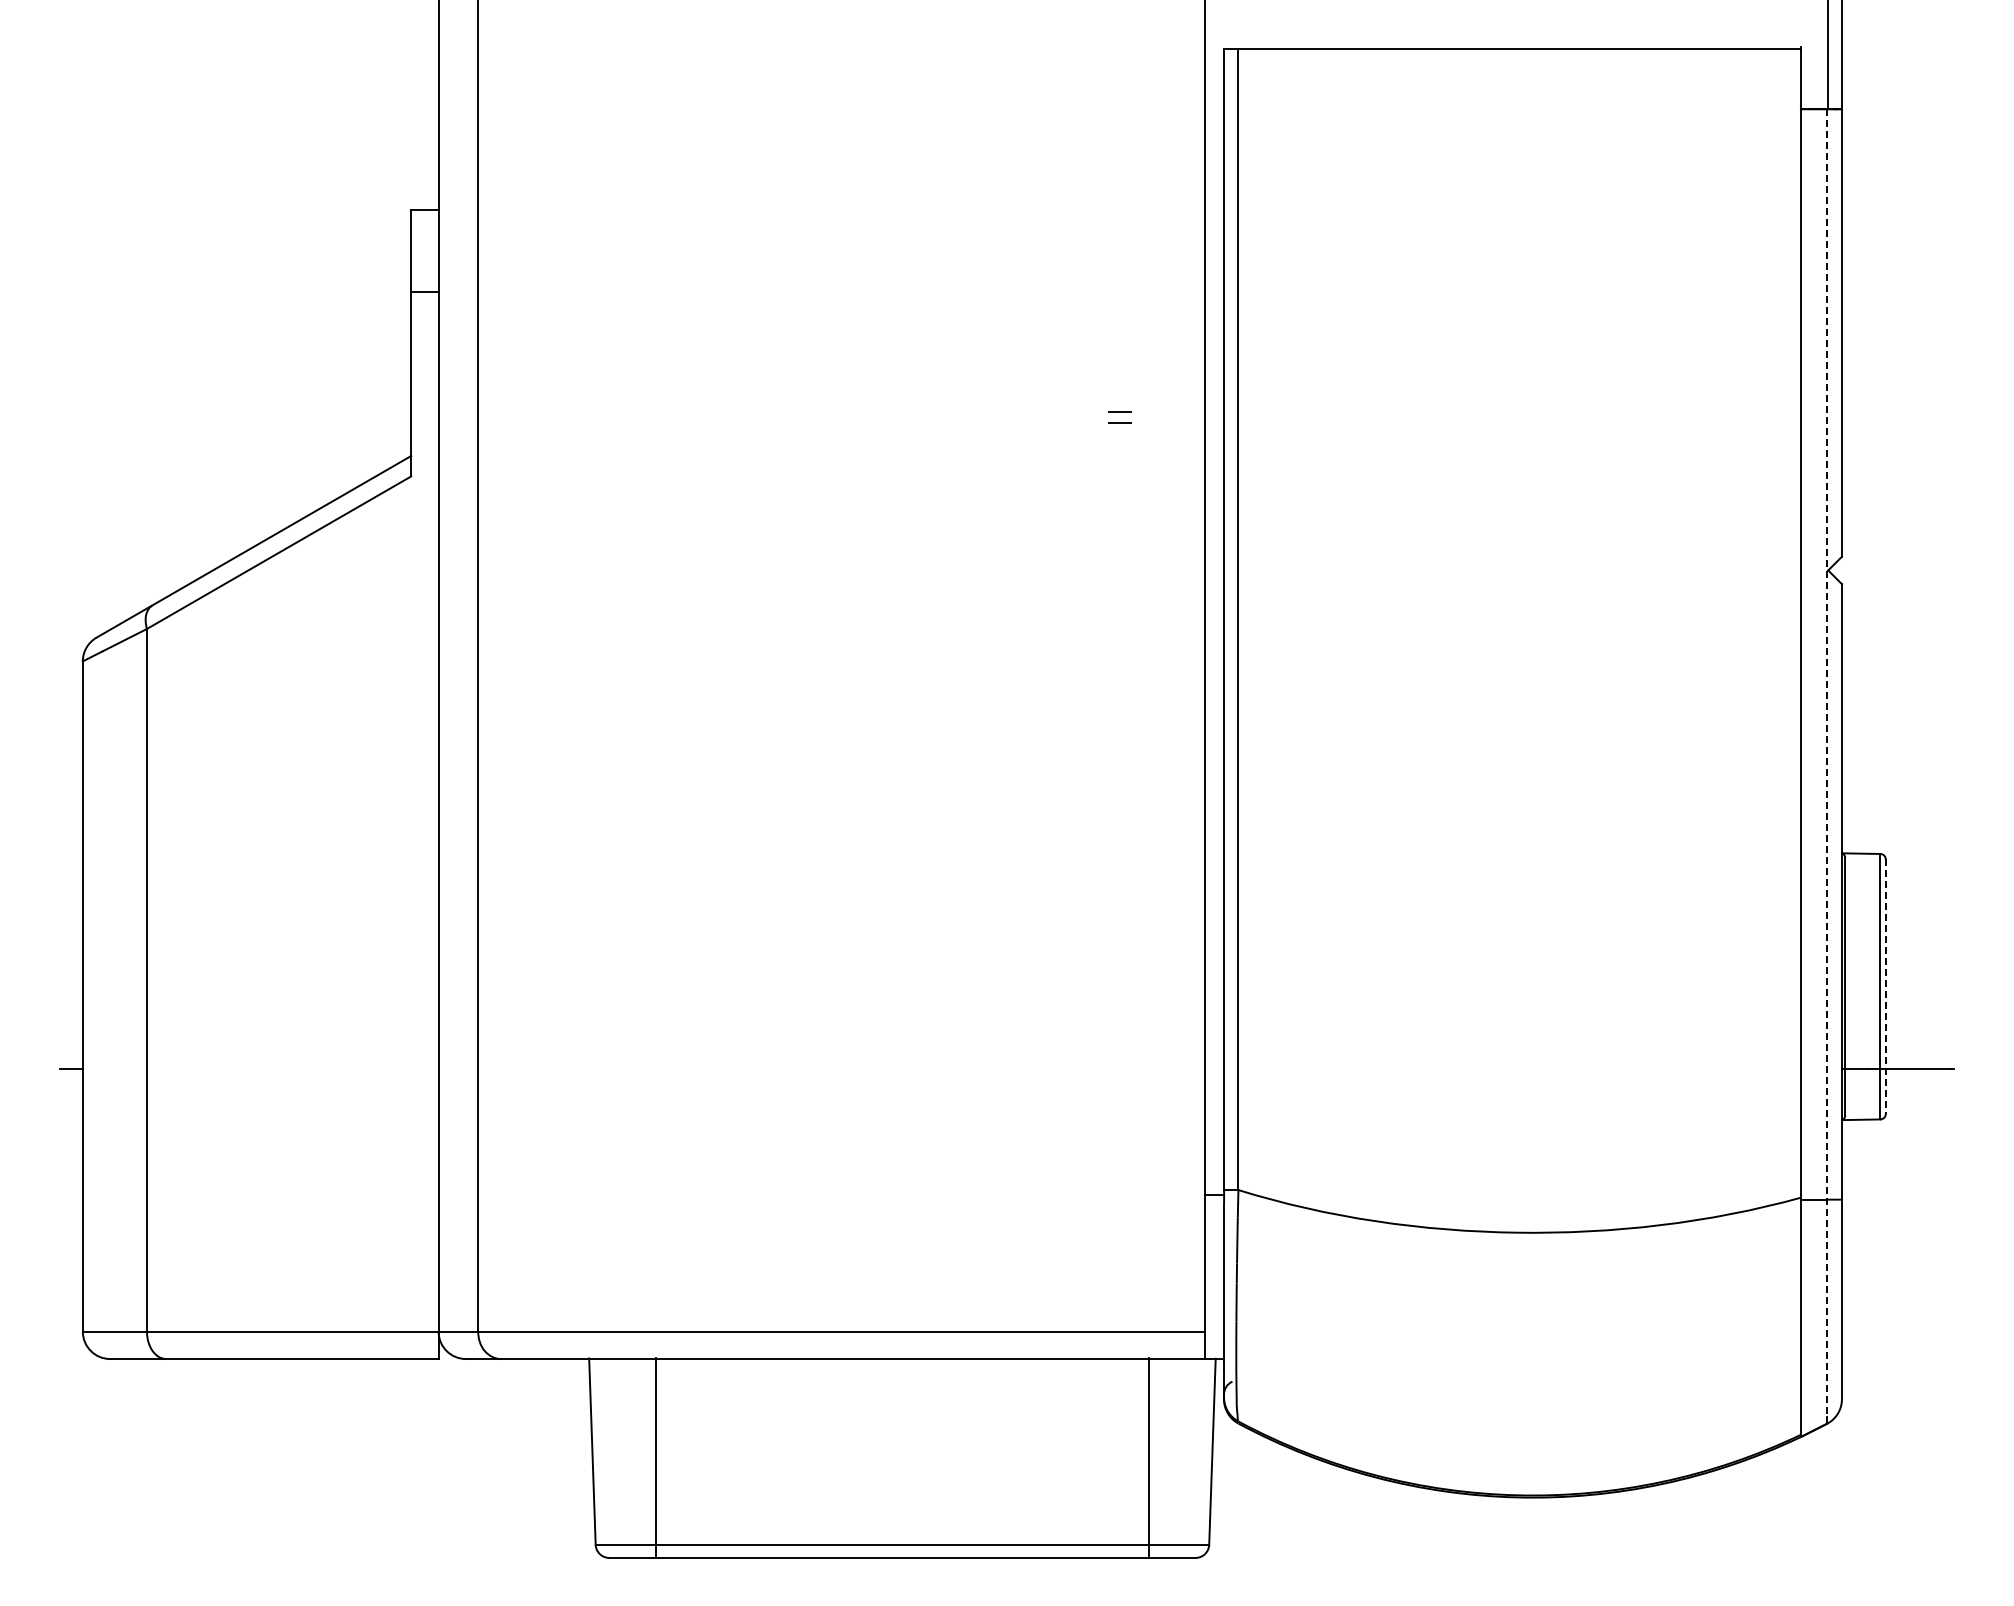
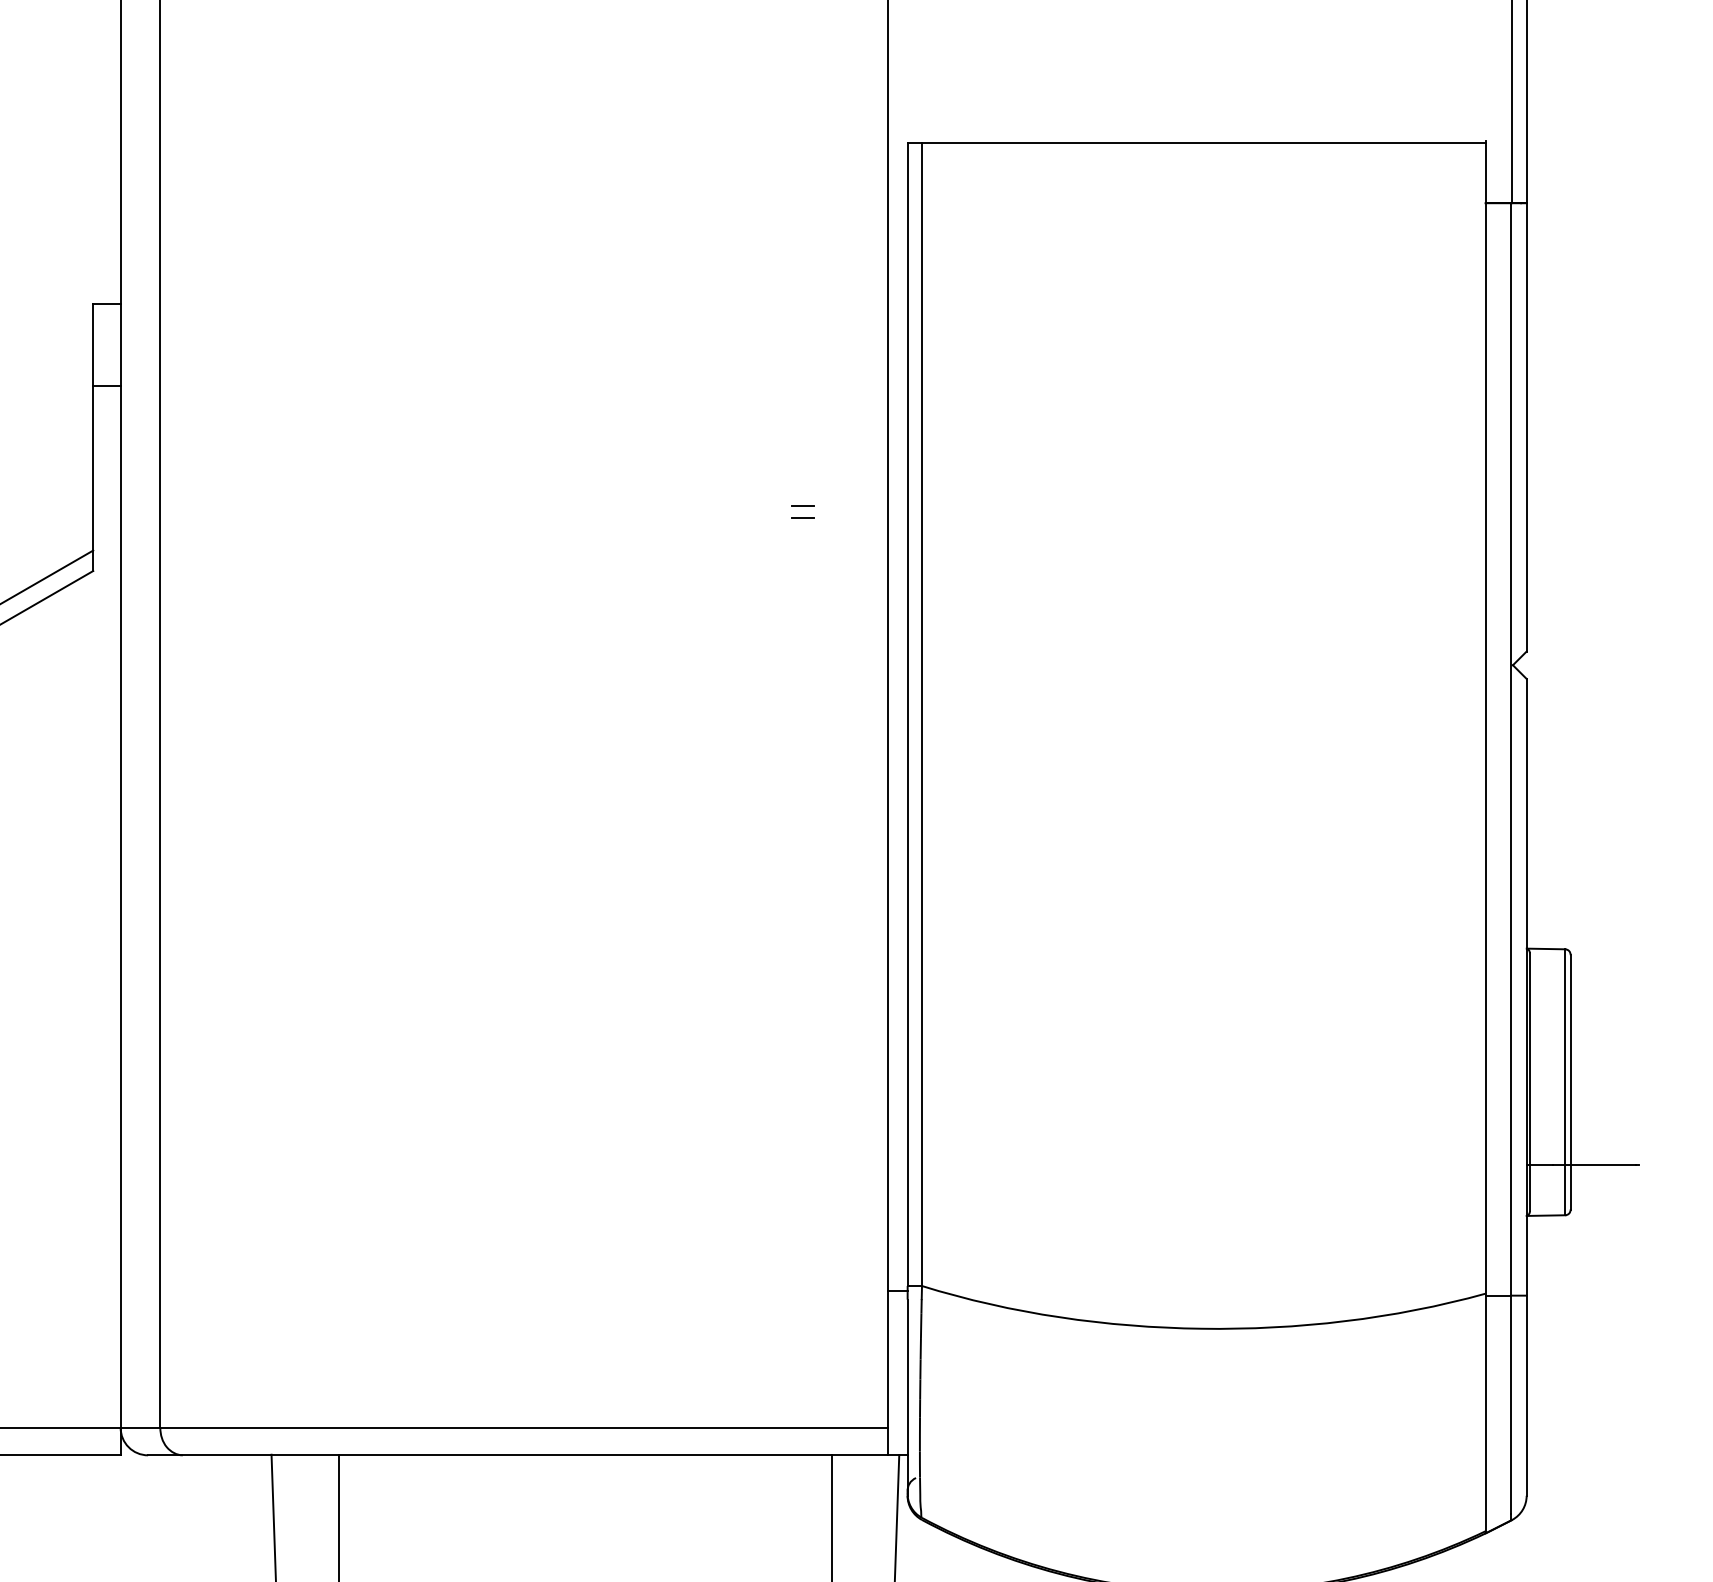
line: (1826, 763) -> (1511, 858), dashed -> solid
line: (1885, 987) -> (1570, 1083), dashed -> solid

